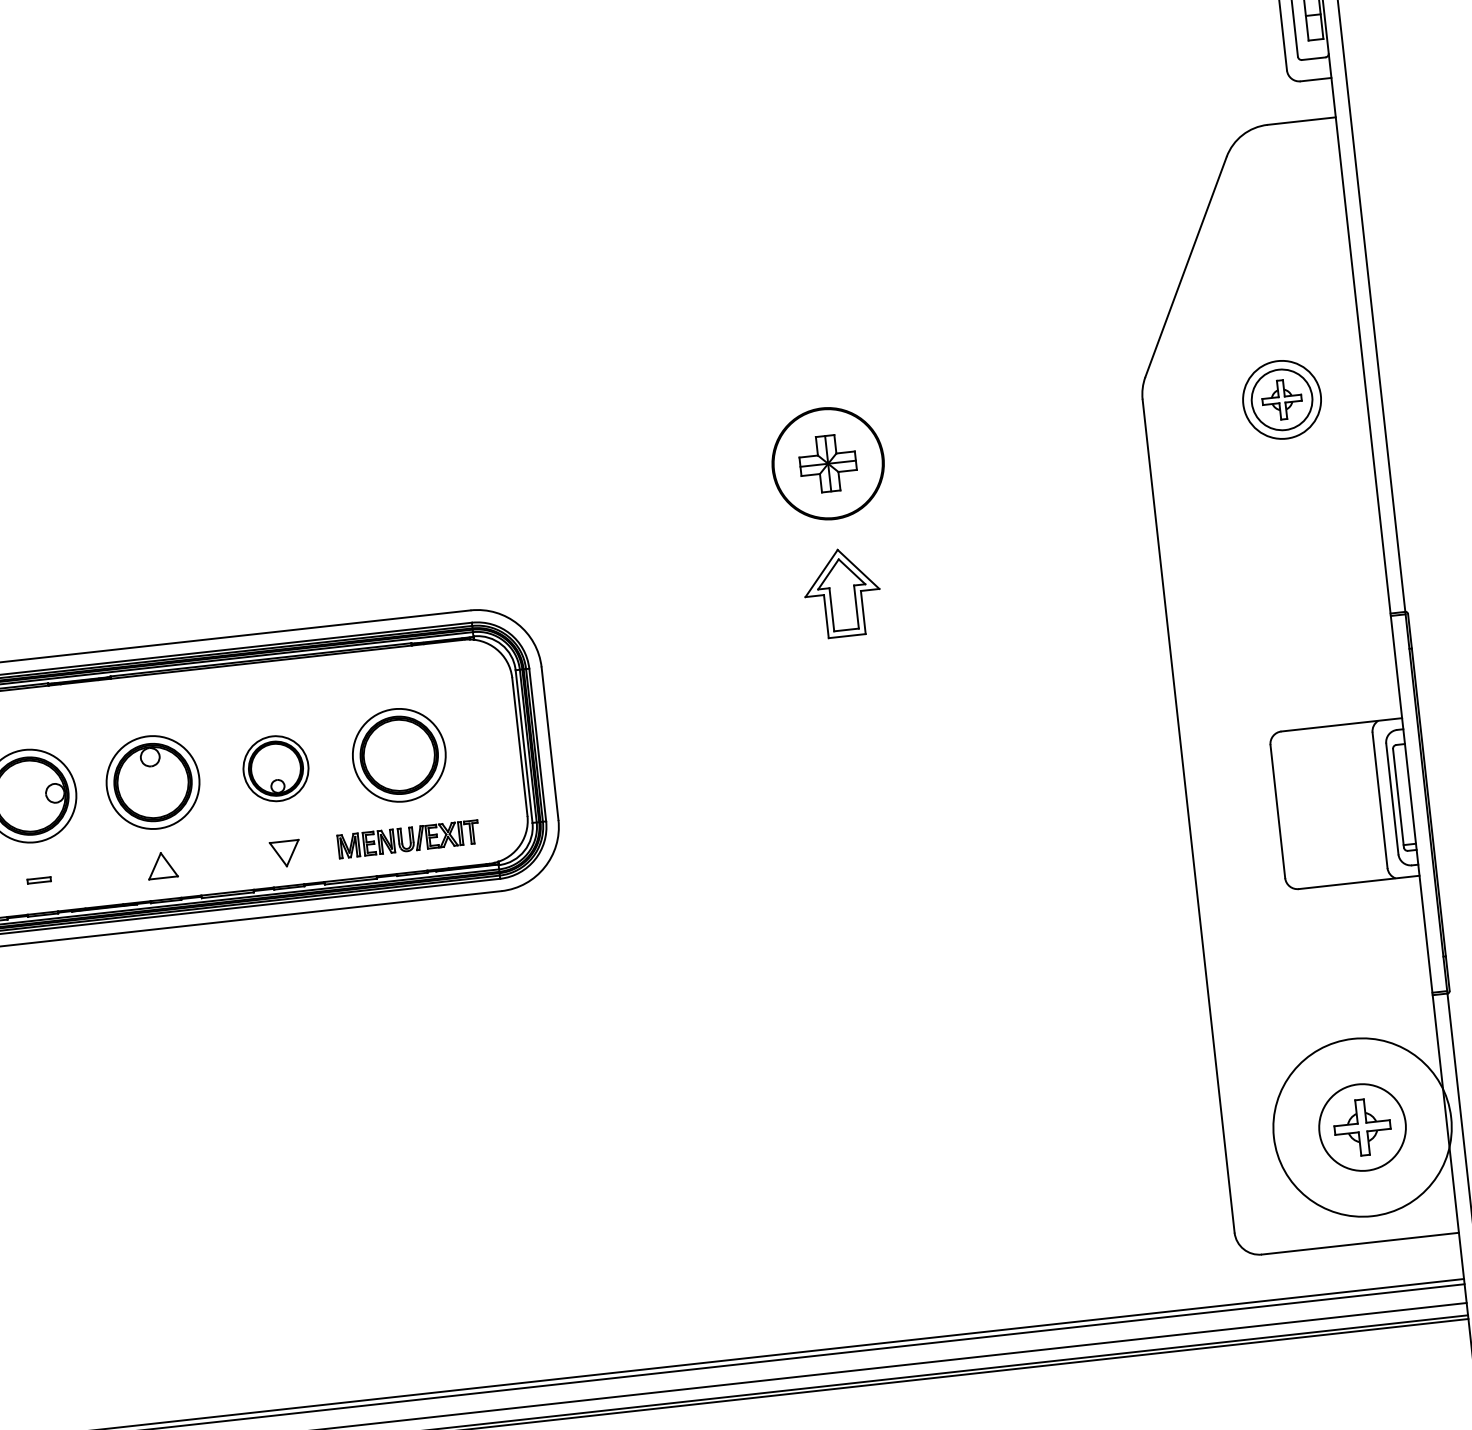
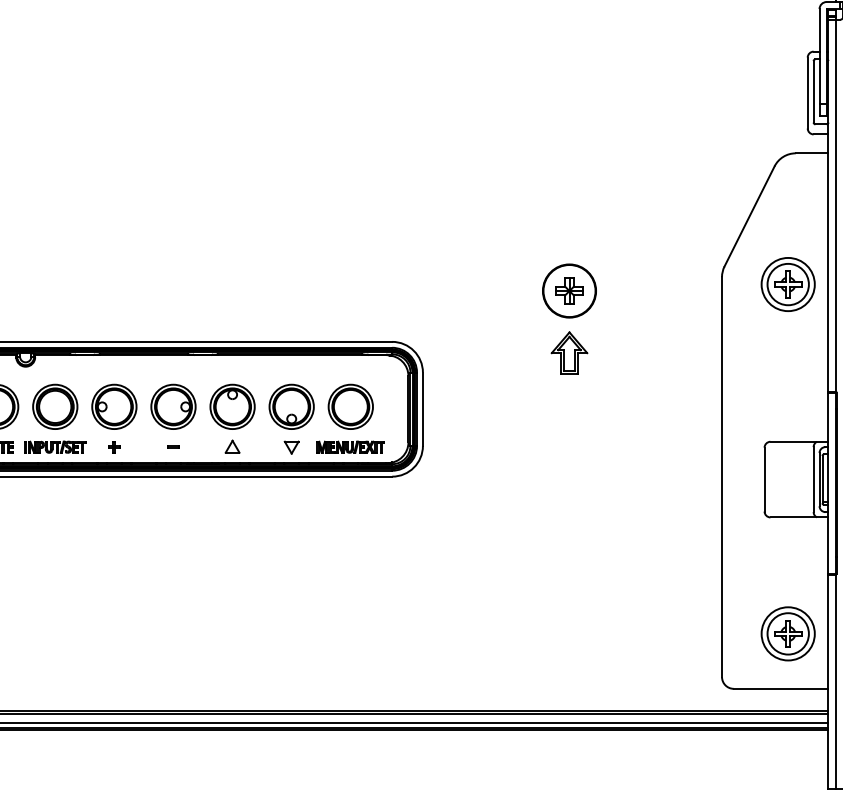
part: (1280, 399) -> (787, 284), size x1.43
part: (275, 768) -> (291, 406), size x1.43
circle: (1360, 1126) -> (787, 633), size x0.62

